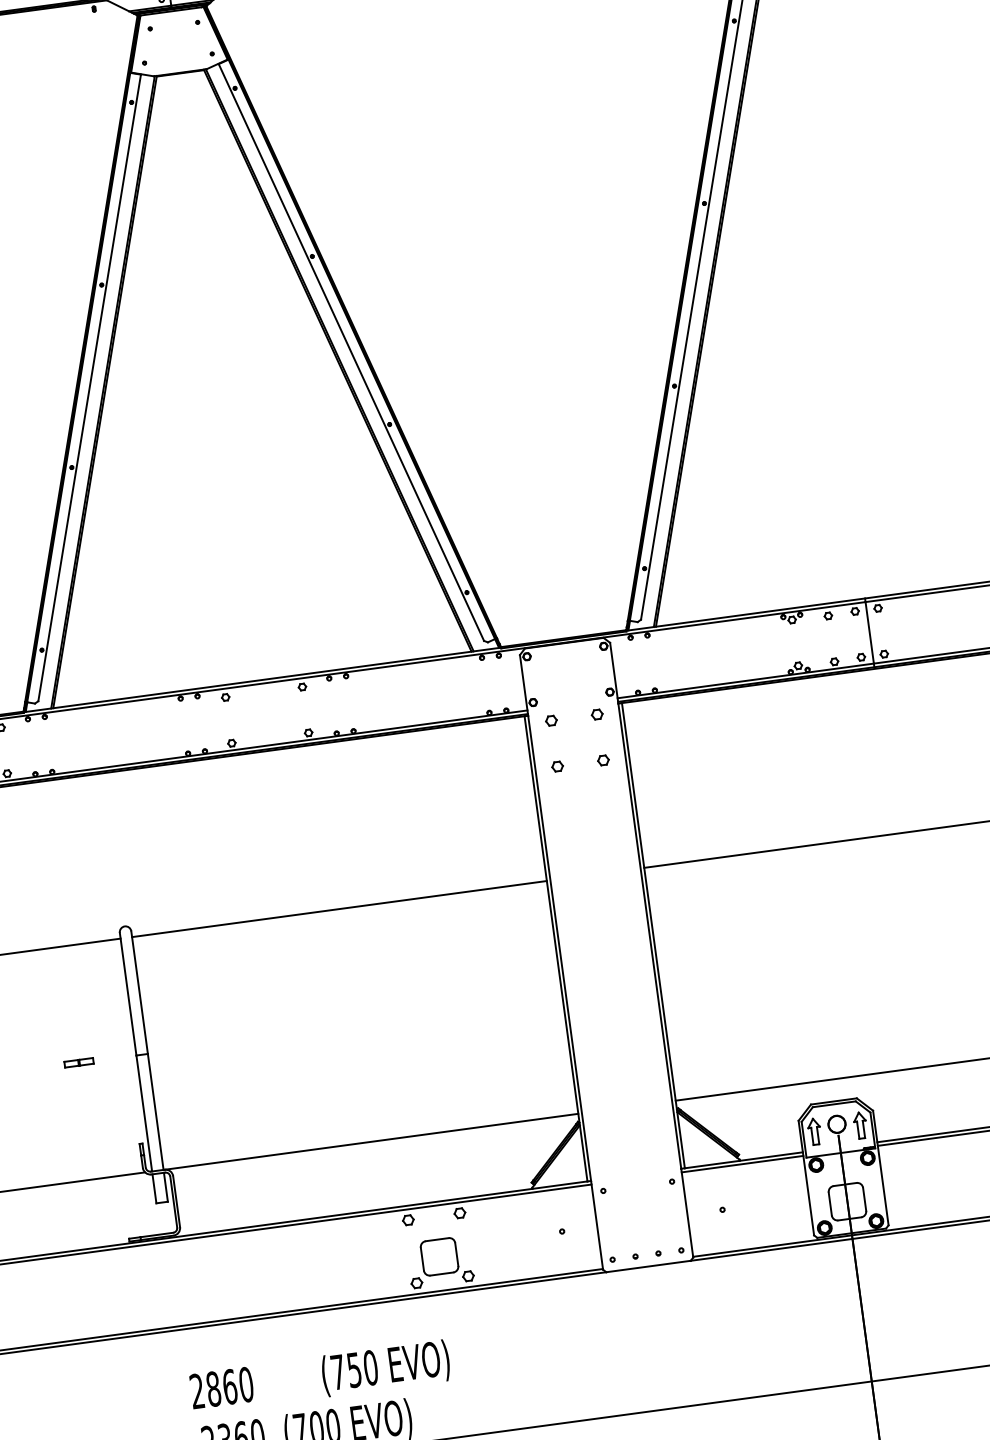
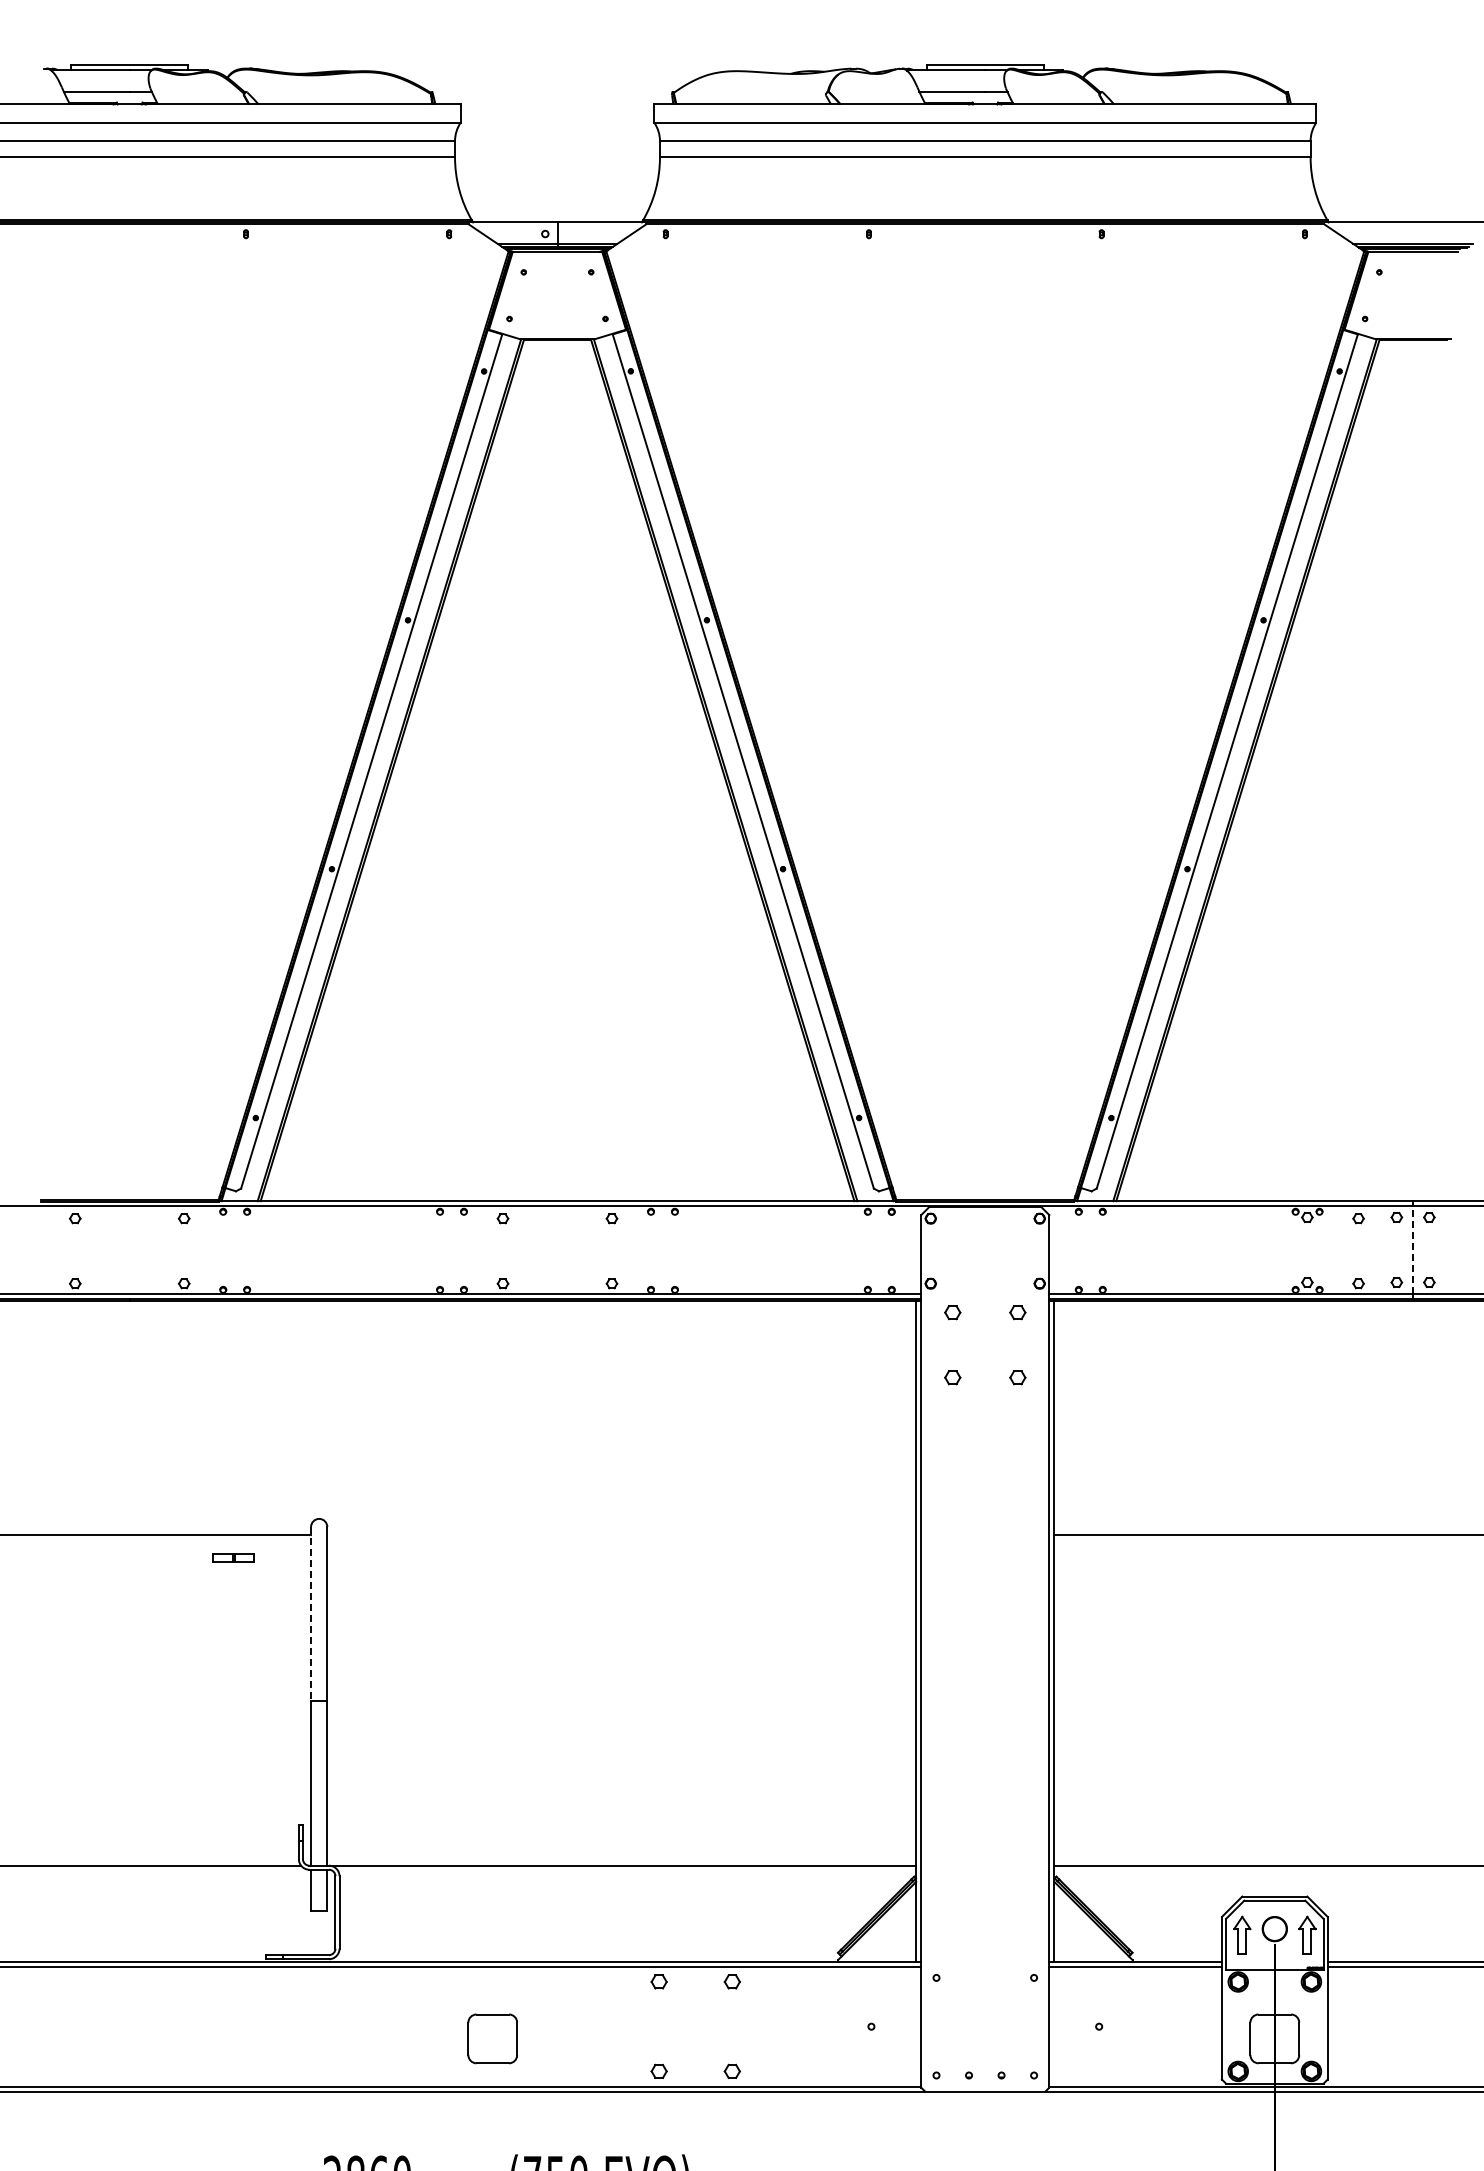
line: (870, 633) -> (1413, 1250), solid -> dashed
line: (339, 909) -> (621, 1535), removed
line: (128, 994) -> (311, 1614), solid -> dashed
part: (78, 1062) -> (233, 1557), moved
part: (439, 1256) -> (492, 2038), moved

